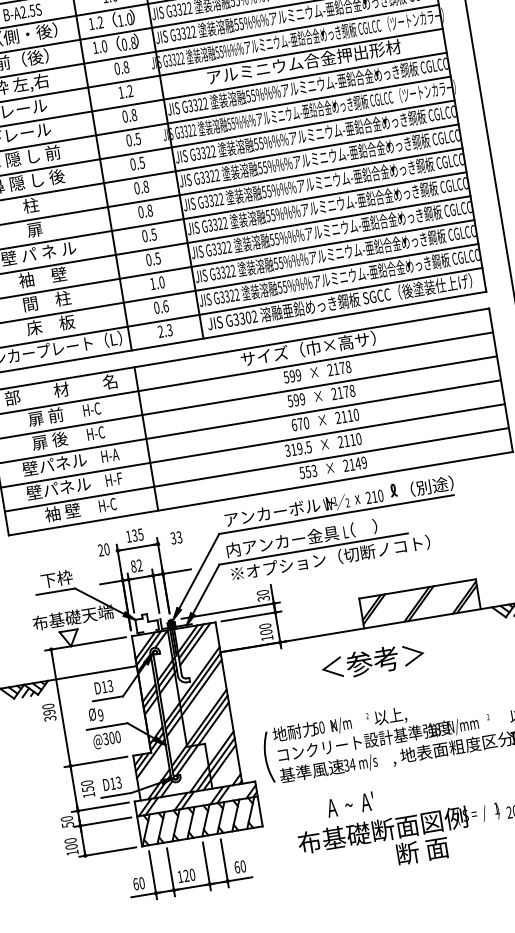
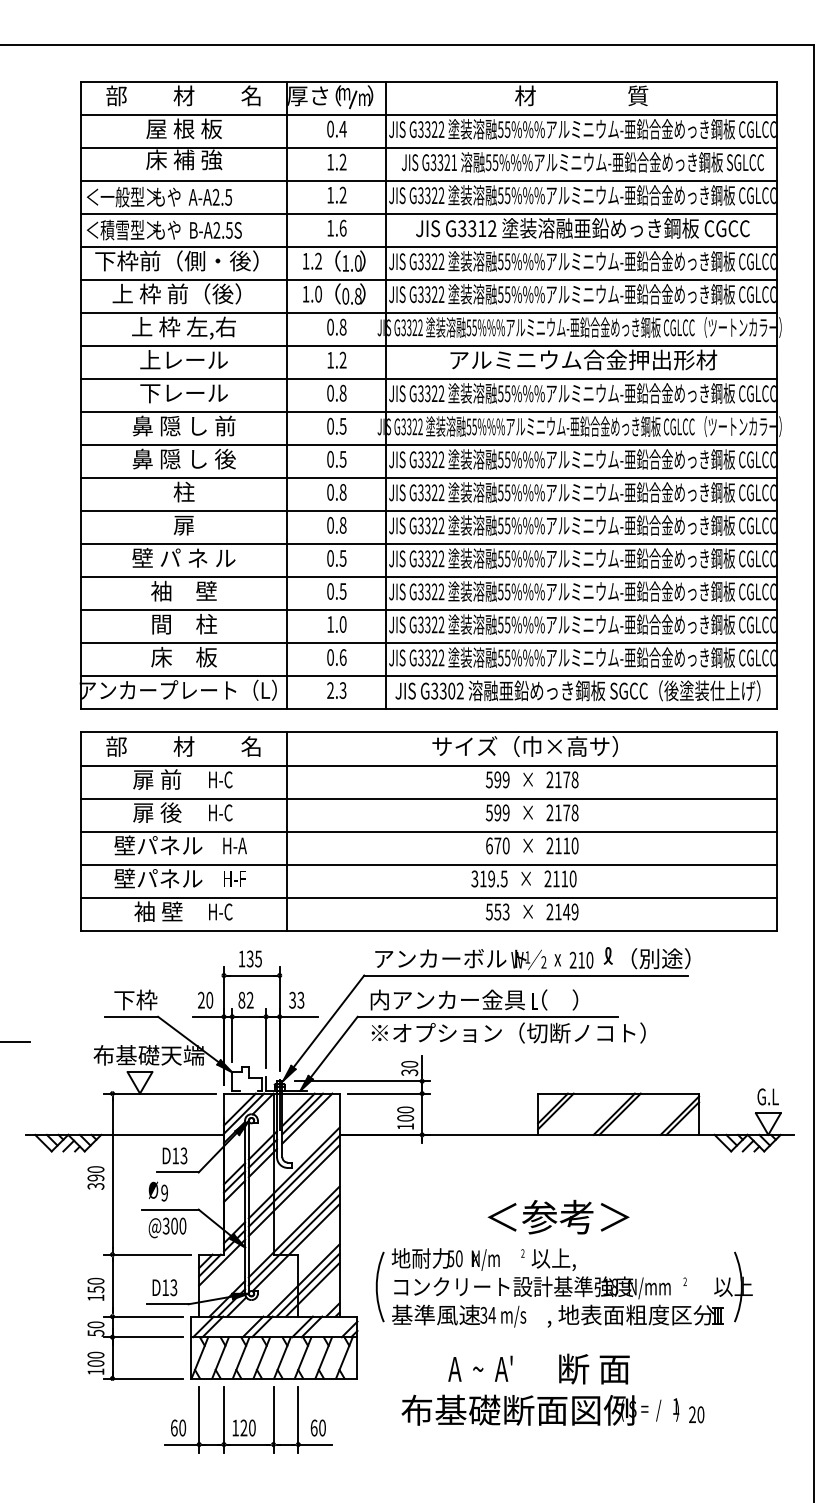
text: (176, 537) -> (296, 999), moved
text: (103, 549) -> (205, 999), moved
text: (372, 660) -> (558, 1216), moved
text: (87, 788) -> (95, 1288), moved
text: (422, 850) -> (594, 1368), moved

